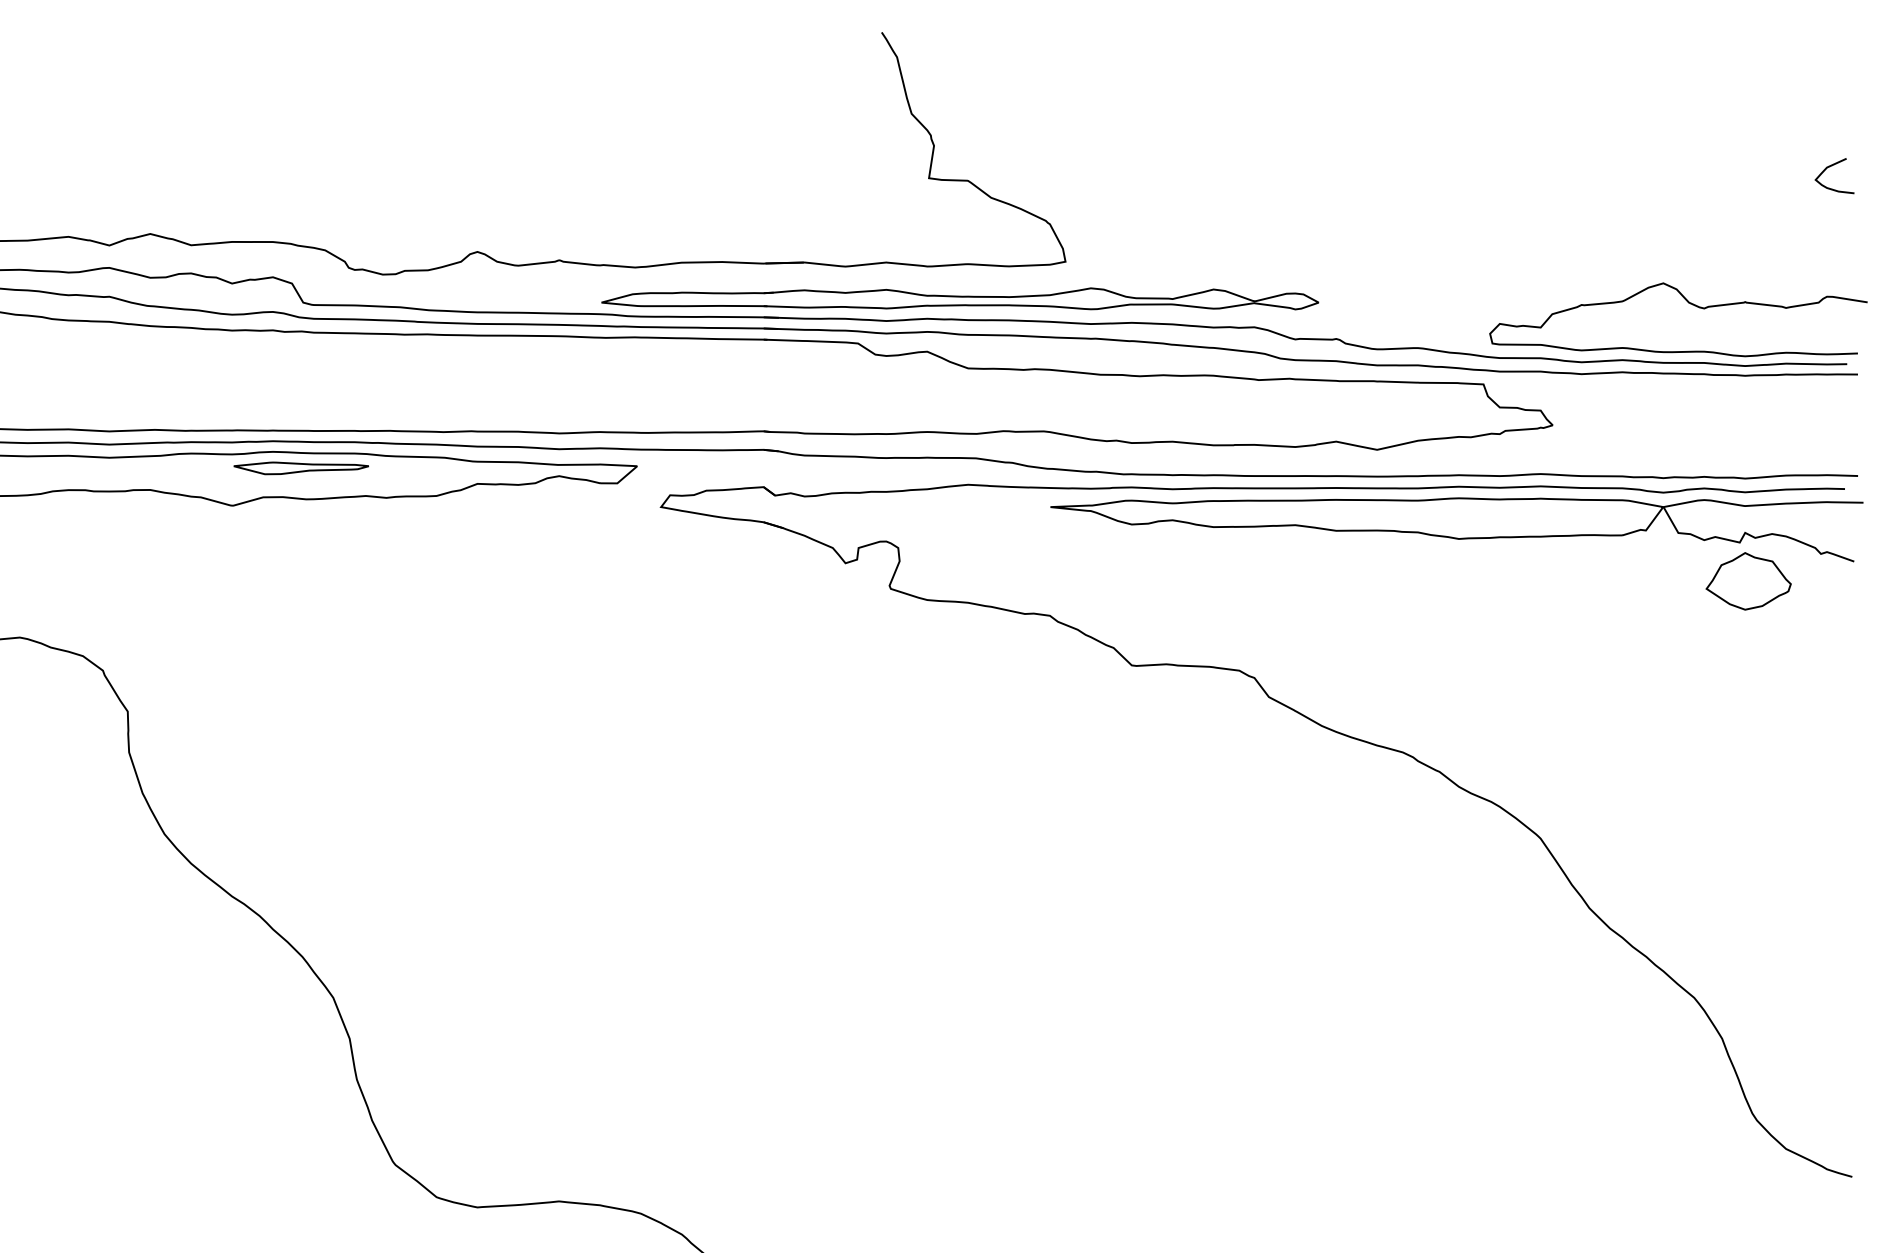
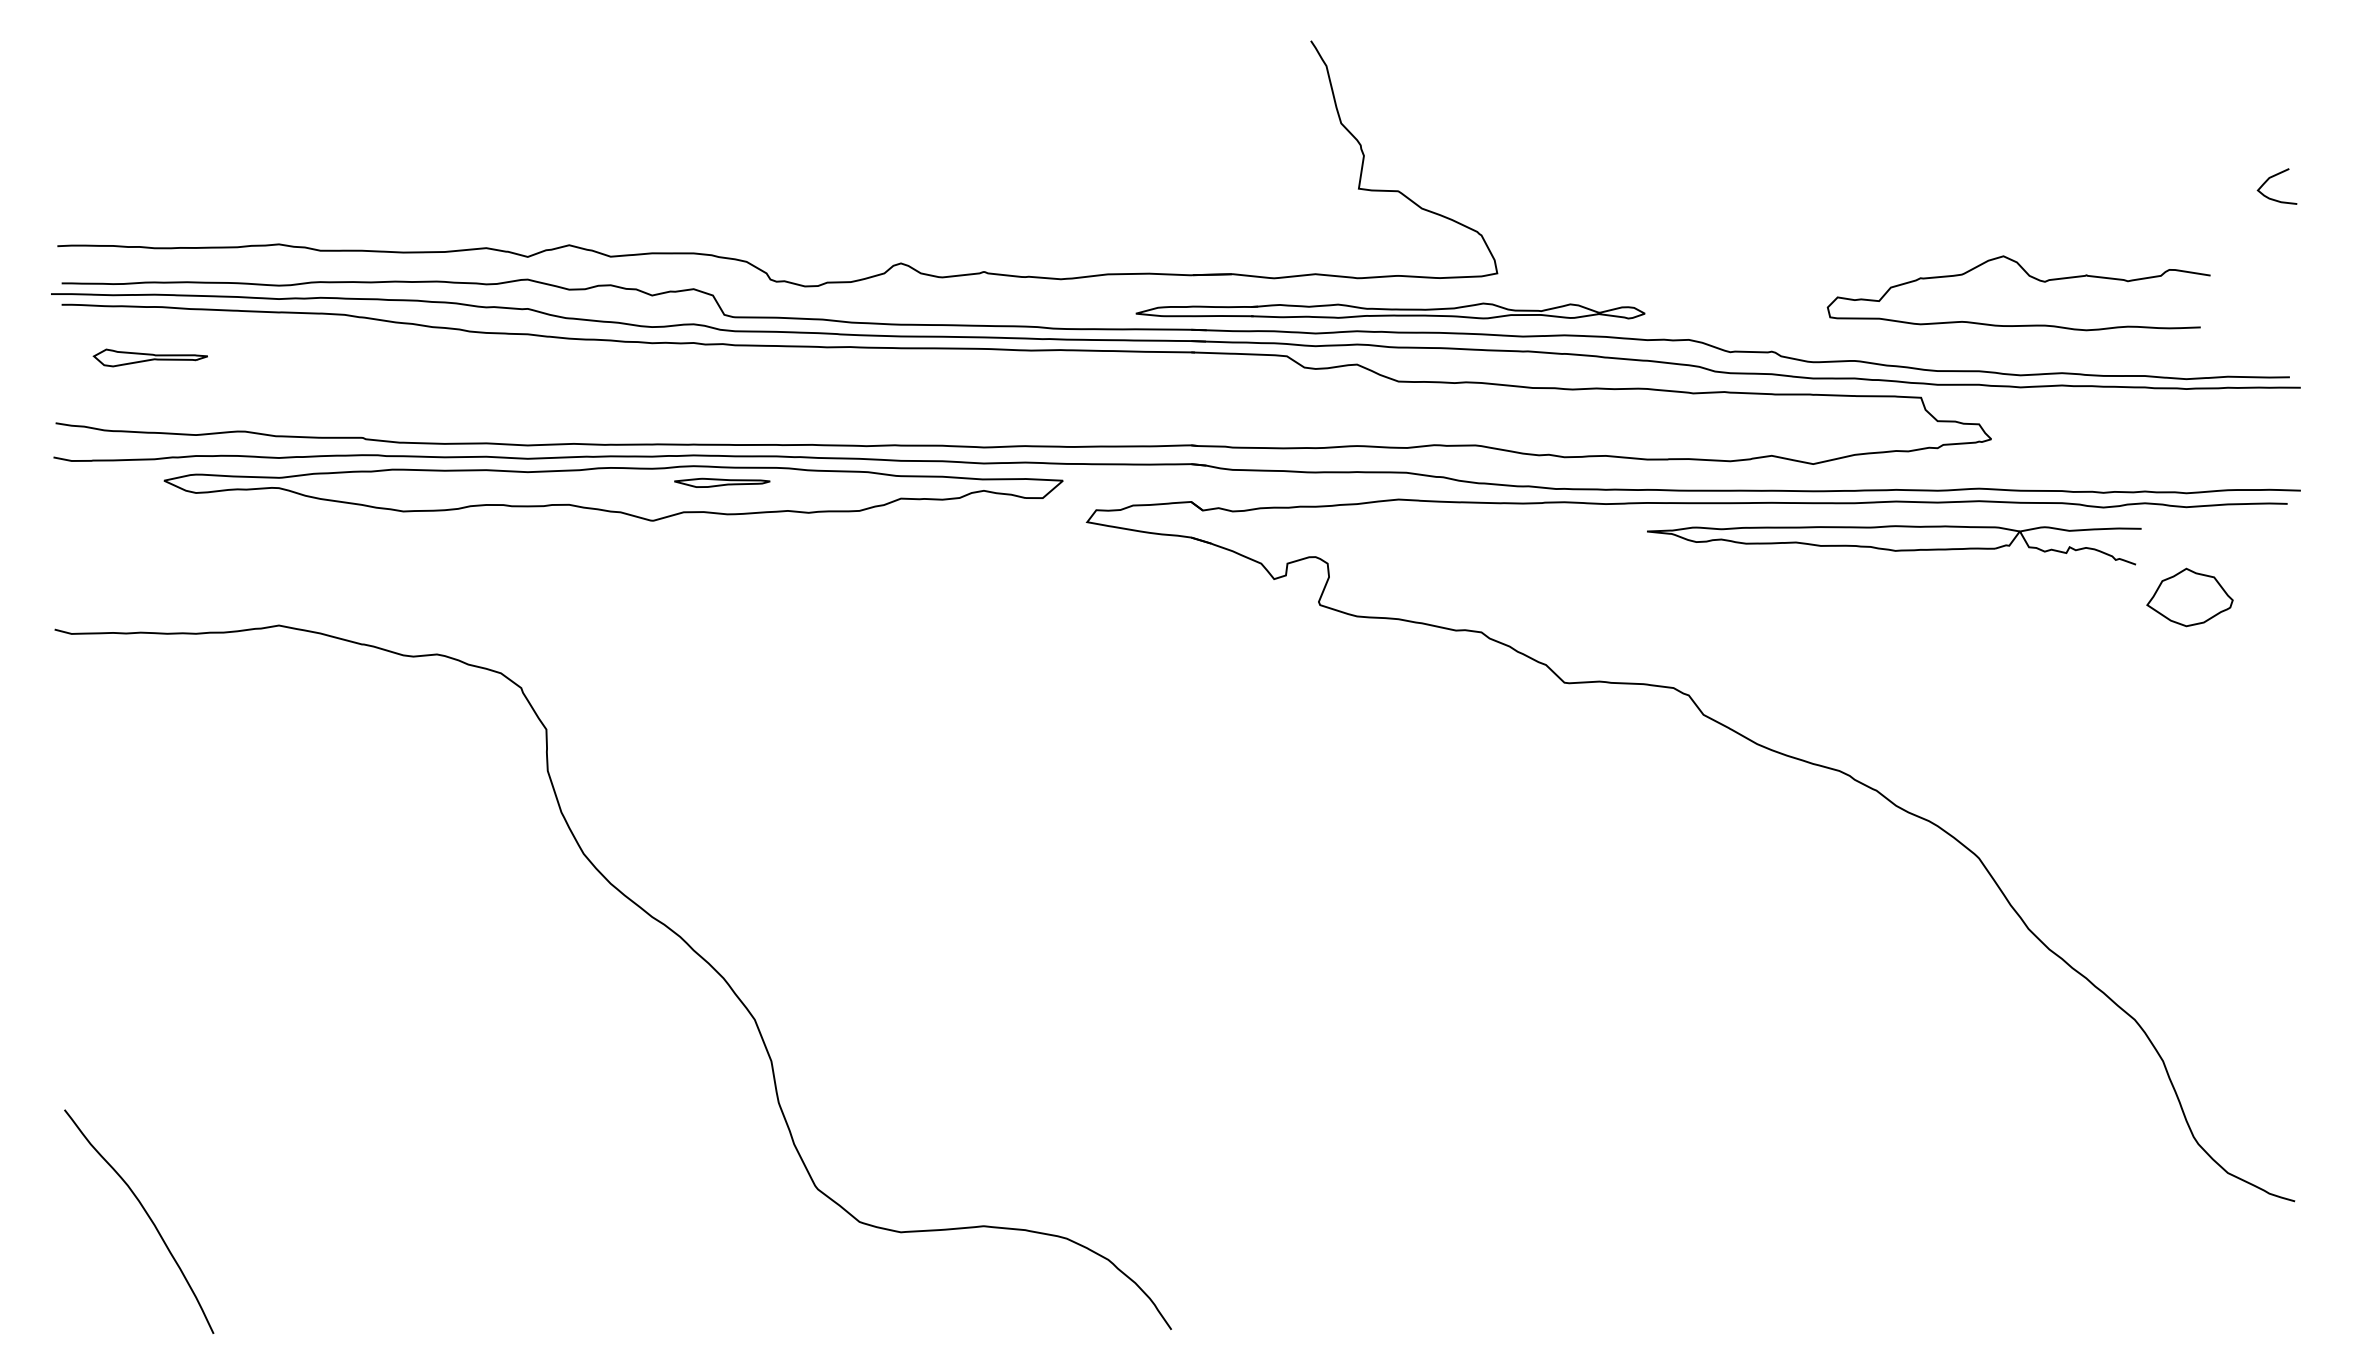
part: (960, 298) -> (1390, 310), size x0.7
curve: (1688, 303) -> (2028, 276), moved
part: (300, 467) -> (721, 482), size x0.7
part: (1457, 530) -> (1894, 545), size x0.6

